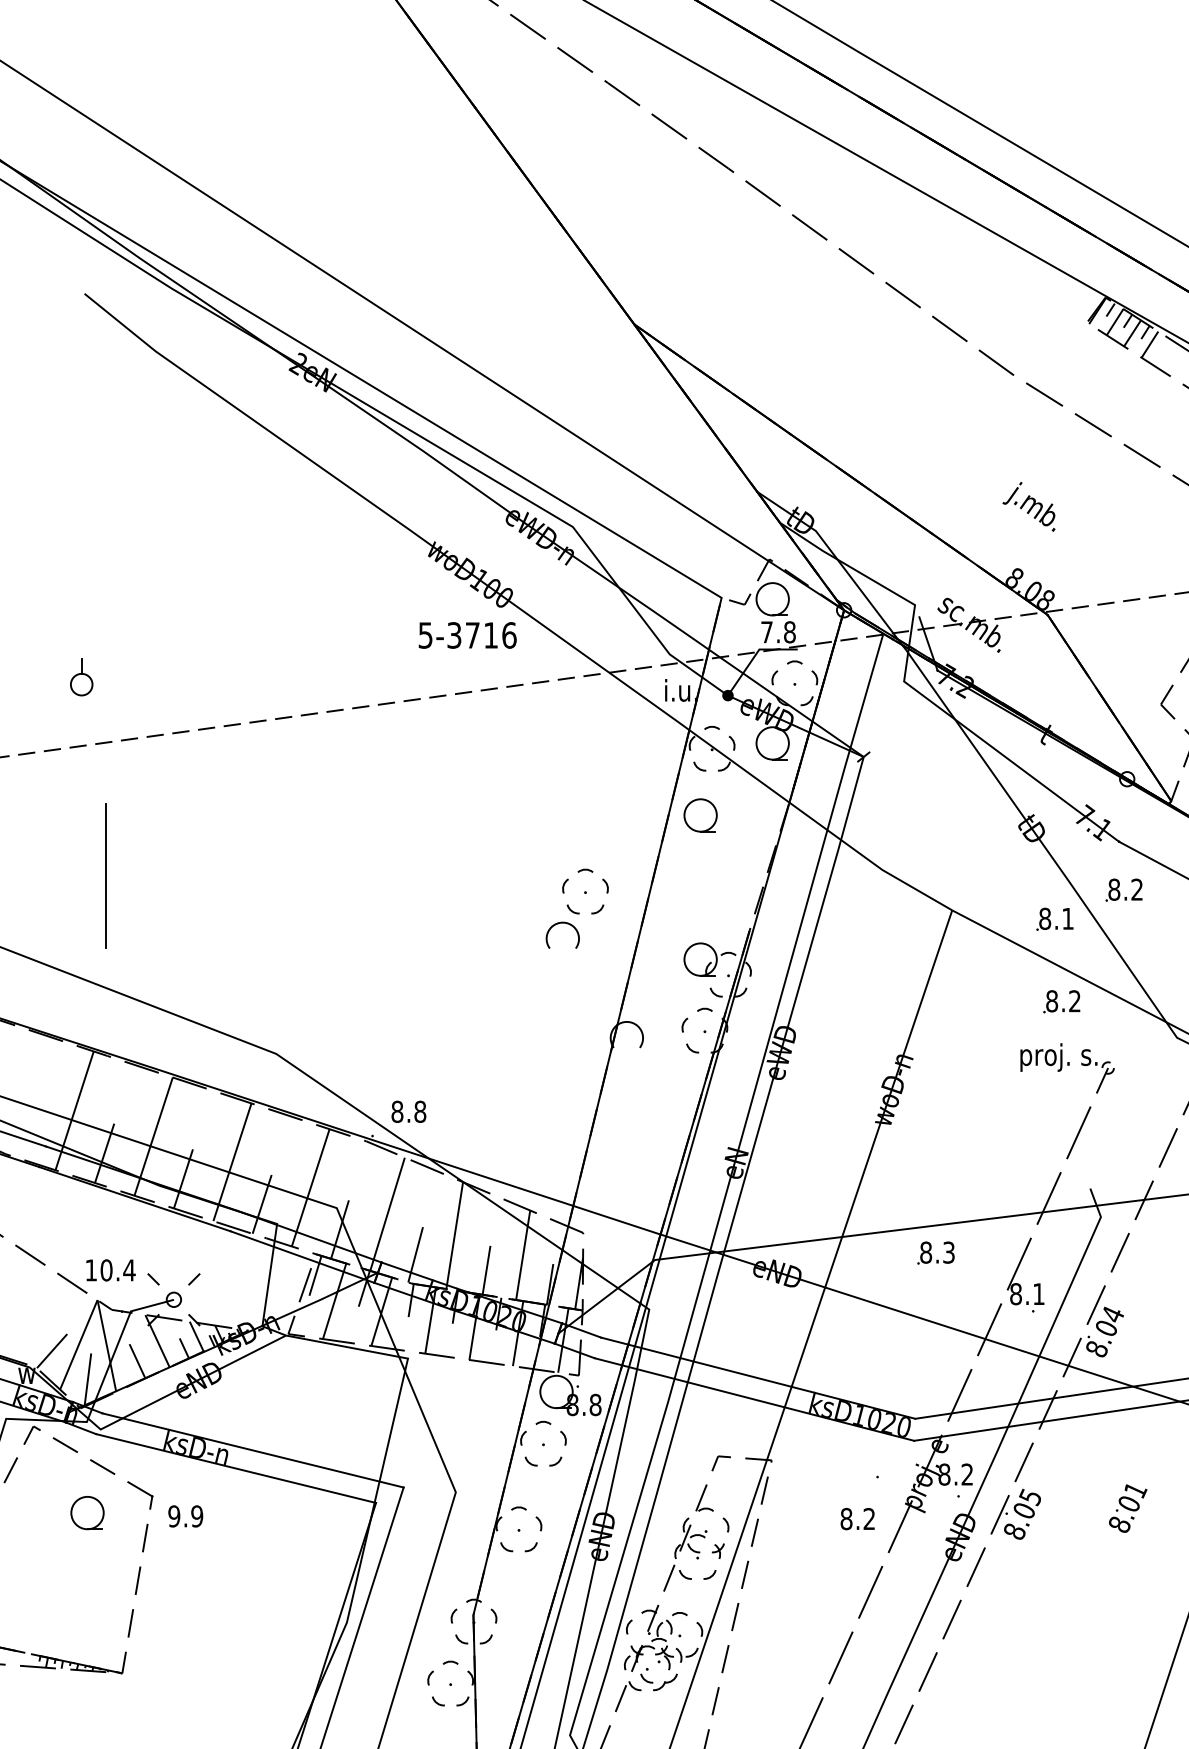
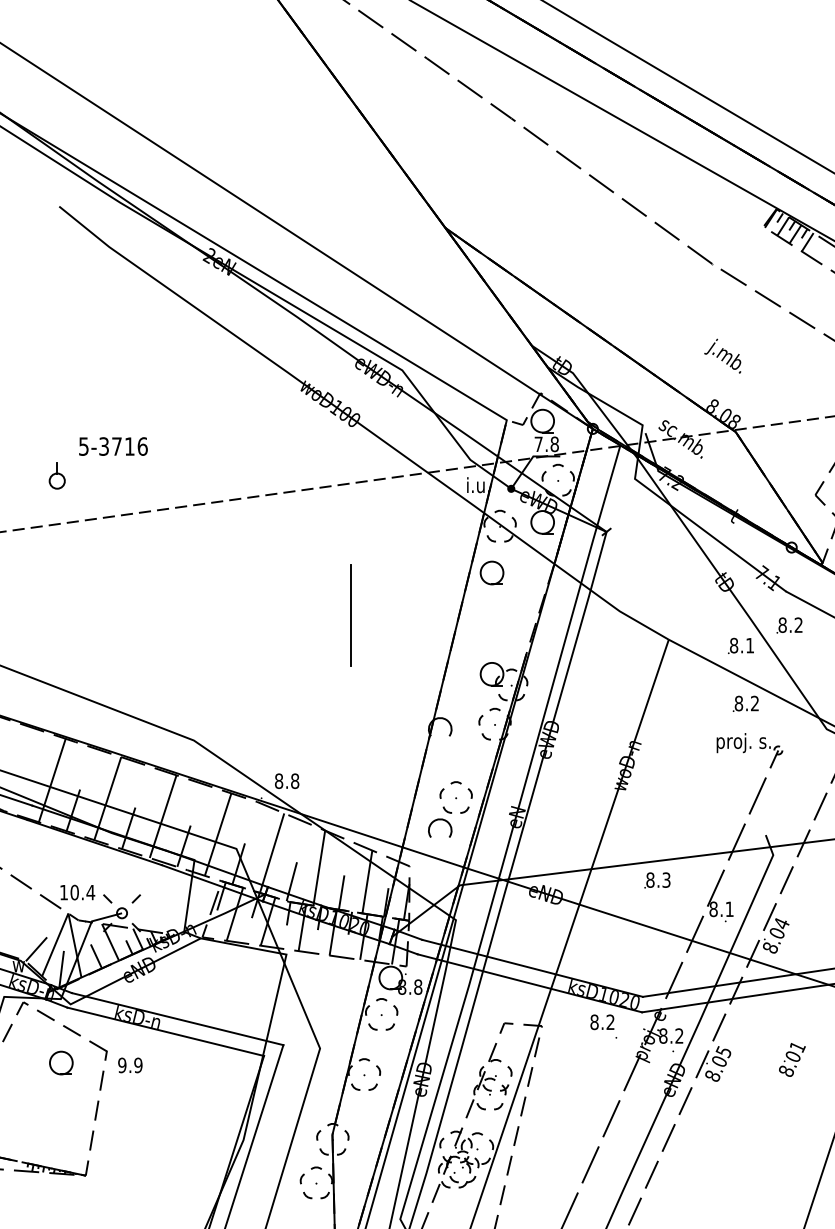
text: (467, 635) -> (113, 446), moved
line: (104, 875) -> (350, 615), moved
part: (577, 908) -> (450, 809), moved
text: (857, 1519) -> (602, 1022), moved

